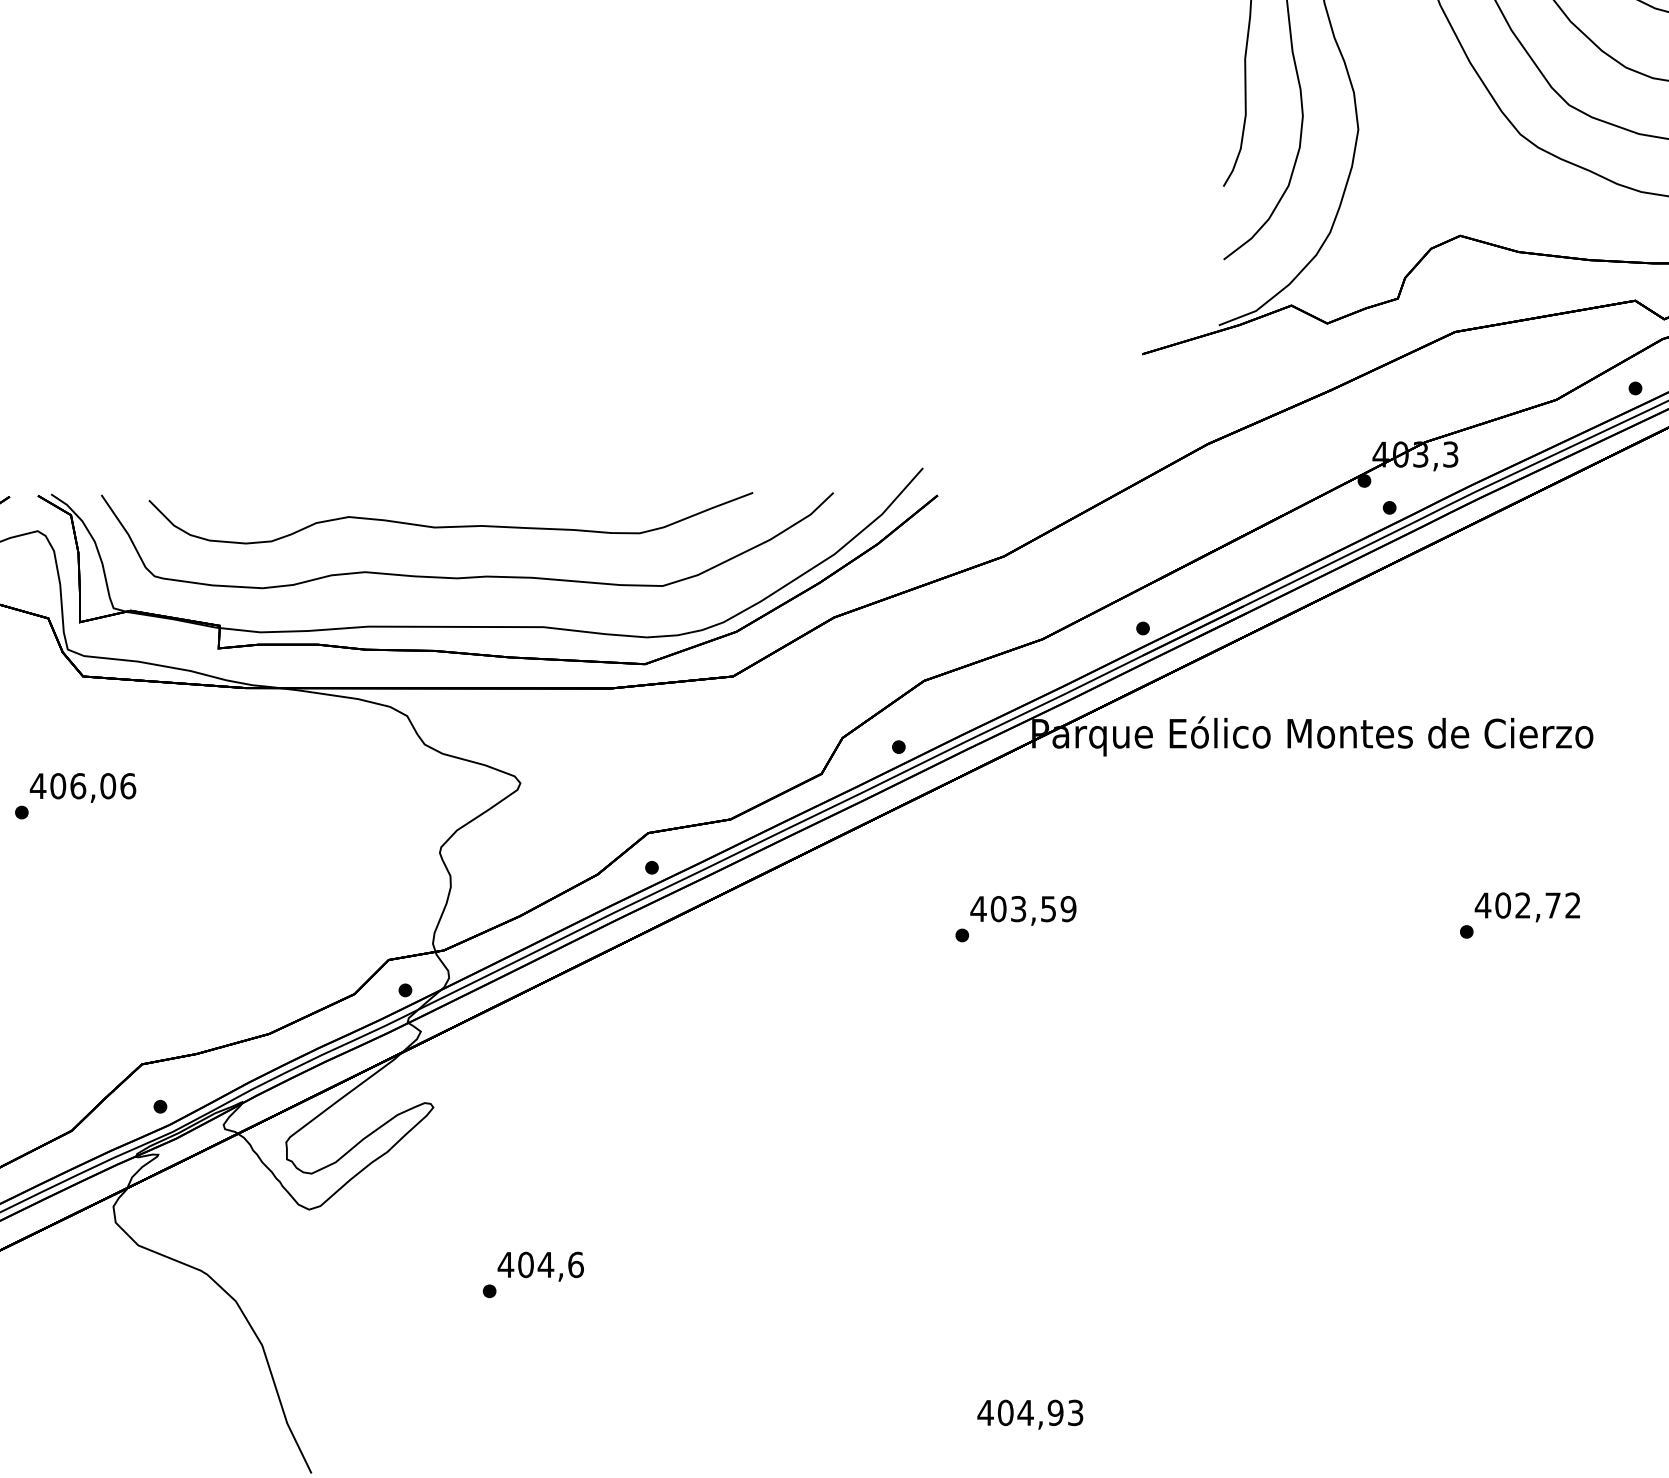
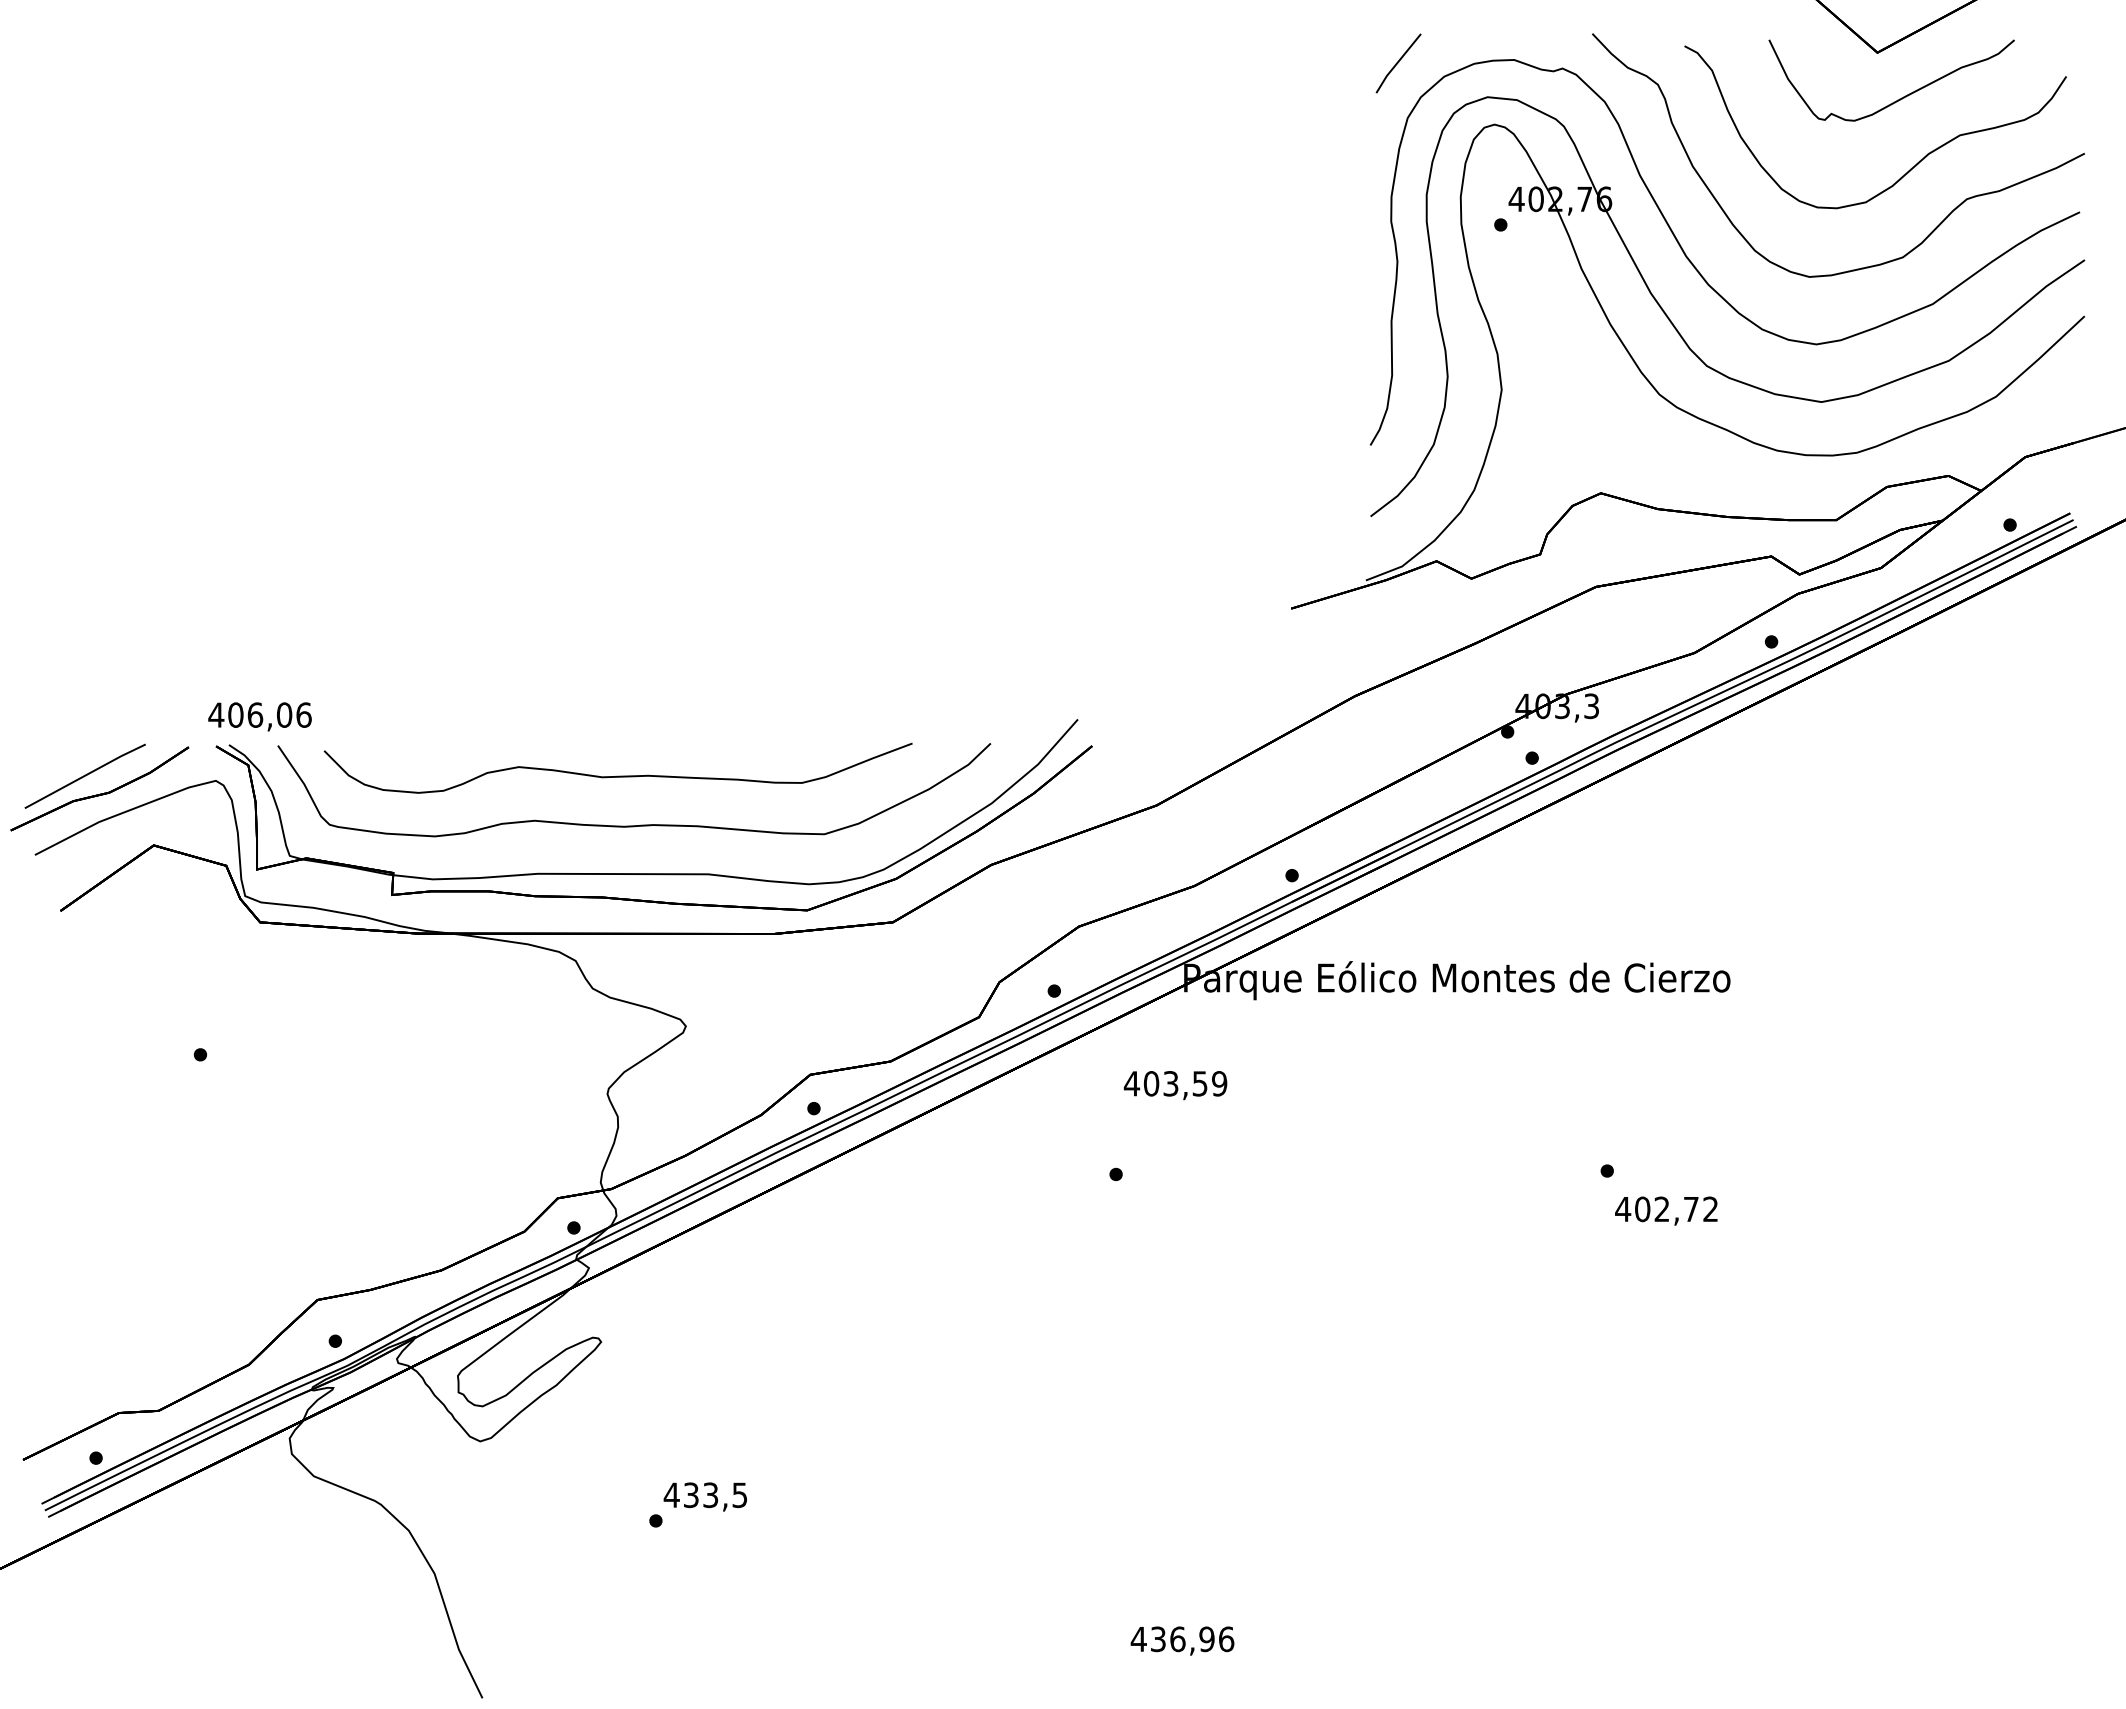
text: (82, 787) -> (259, 716), moved
text: (1527, 906) -> (1666, 1210), moved
text: (1023, 910) -> (1175, 1085), moved
text: (550, 1265) -> (715, 1495), 404,6 -> 433,5
text: (1040, 1413) -> (1192, 1639), 404,93 -> 436,96

